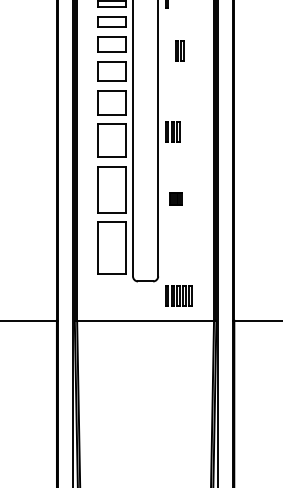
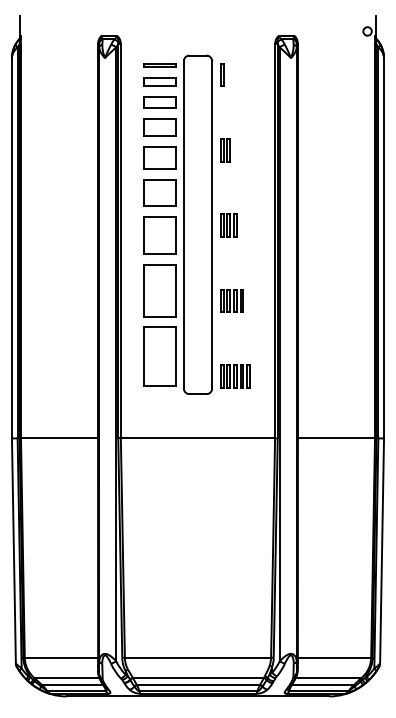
part: (179, 50) -> (225, 150), moved
part: (175, 198) -> (231, 300), size x1.67
part: (178, 295) -> (235, 376), moved

